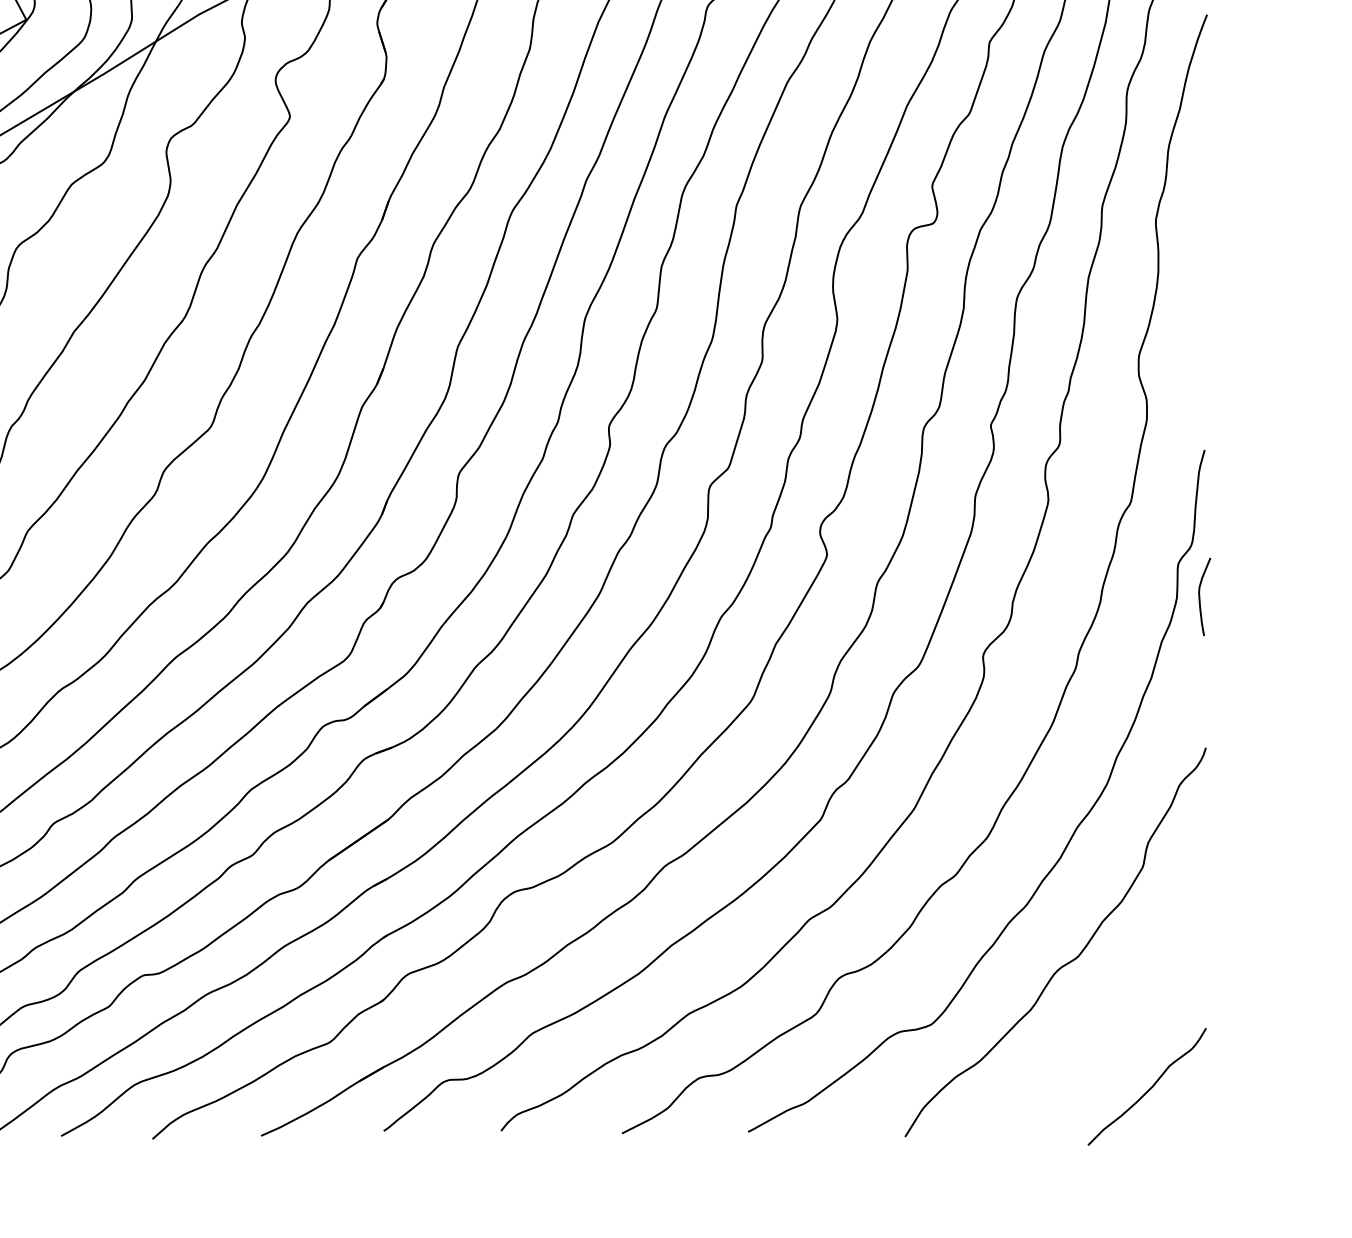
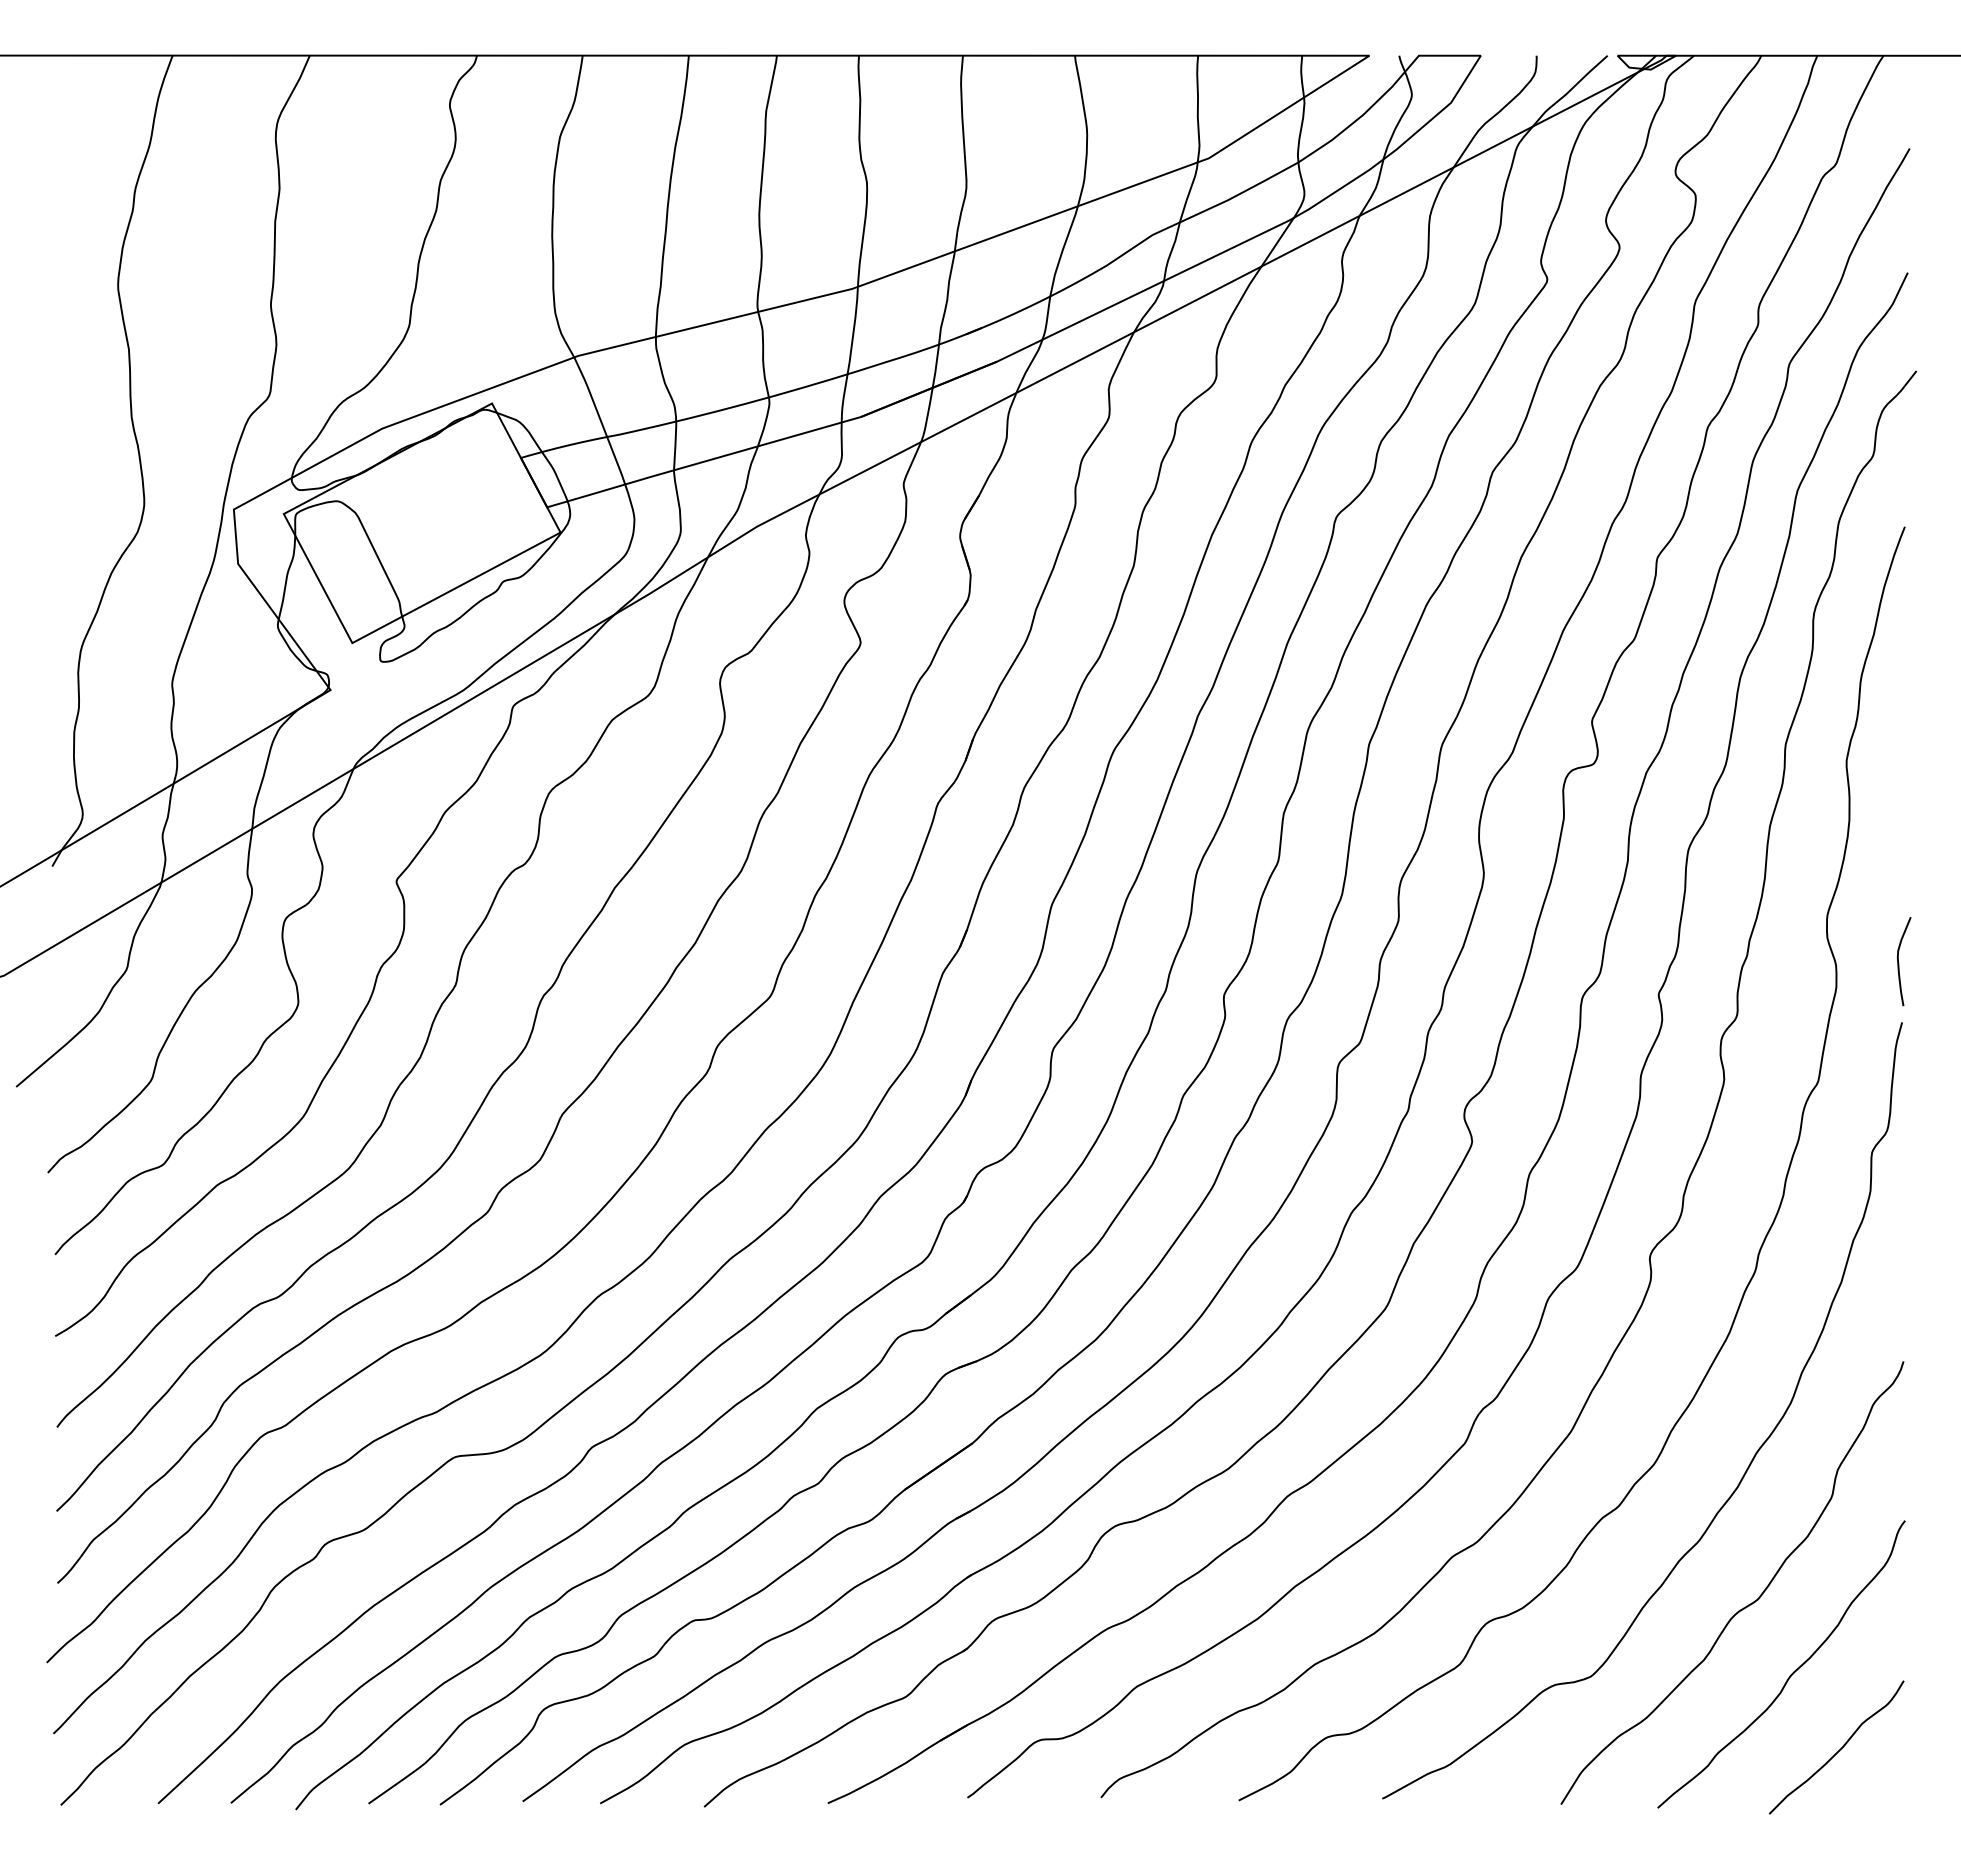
curve: (1200, 597) -> (1899, 962), moved
curve: (1107, 1021) -> (1791, 1673), added

